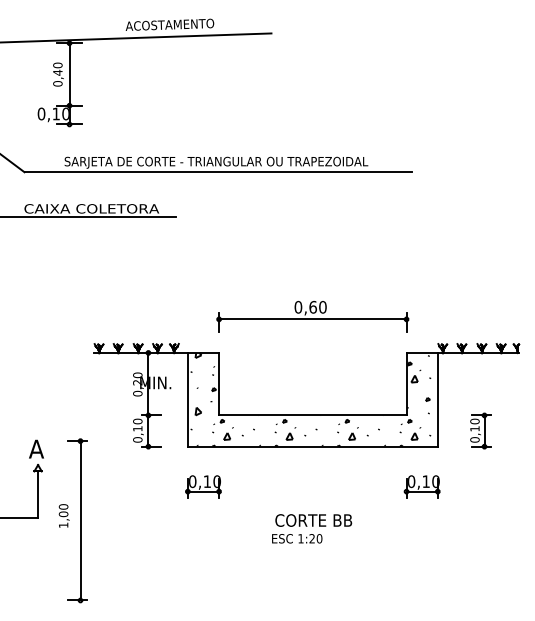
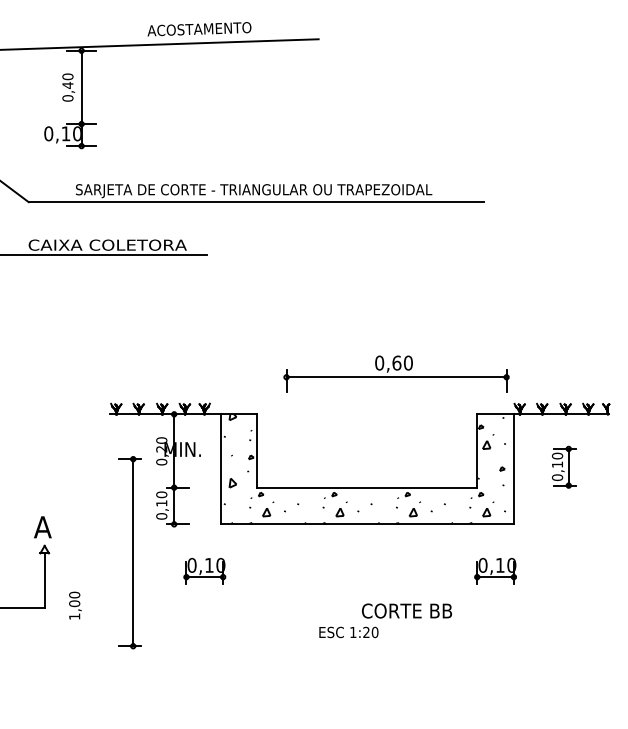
part: (312, 316) -> (396, 373), moved
part: (480, 430) -> (564, 466), moved
part: (203, 486) -> (204, 571), moved
part: (77, 520) -> (129, 552), moved
text: (313, 520) -> (406, 611), moved

